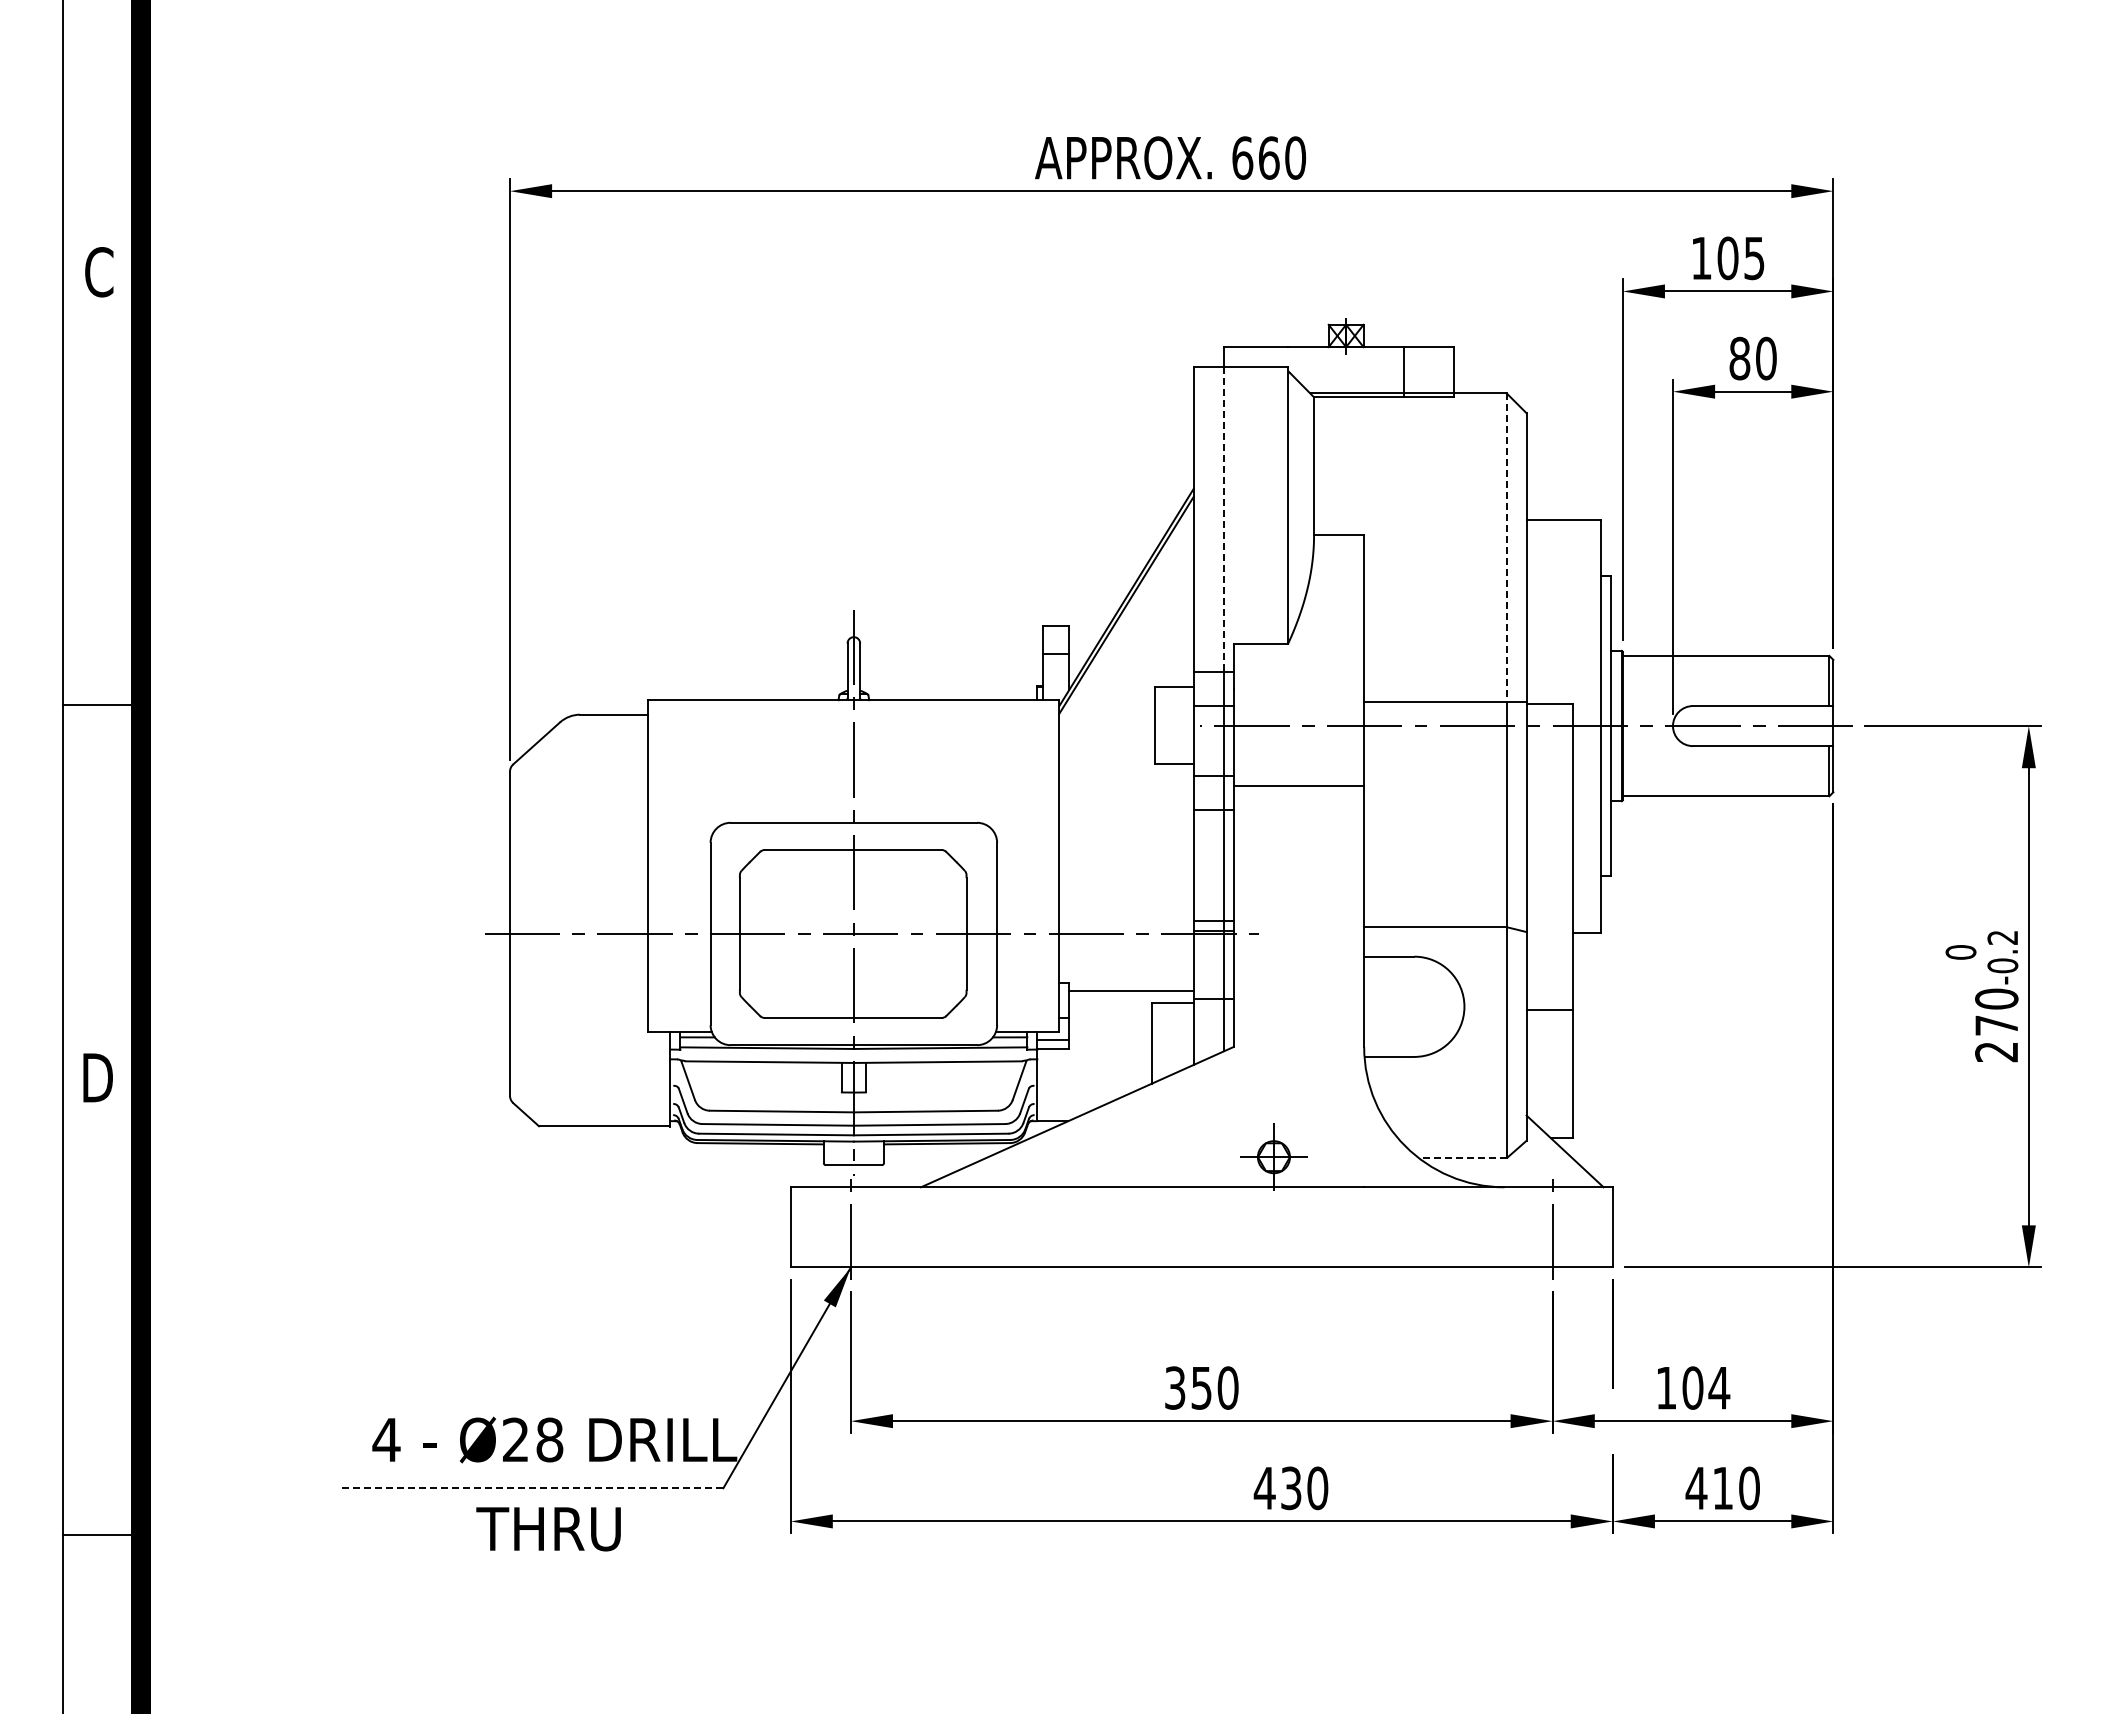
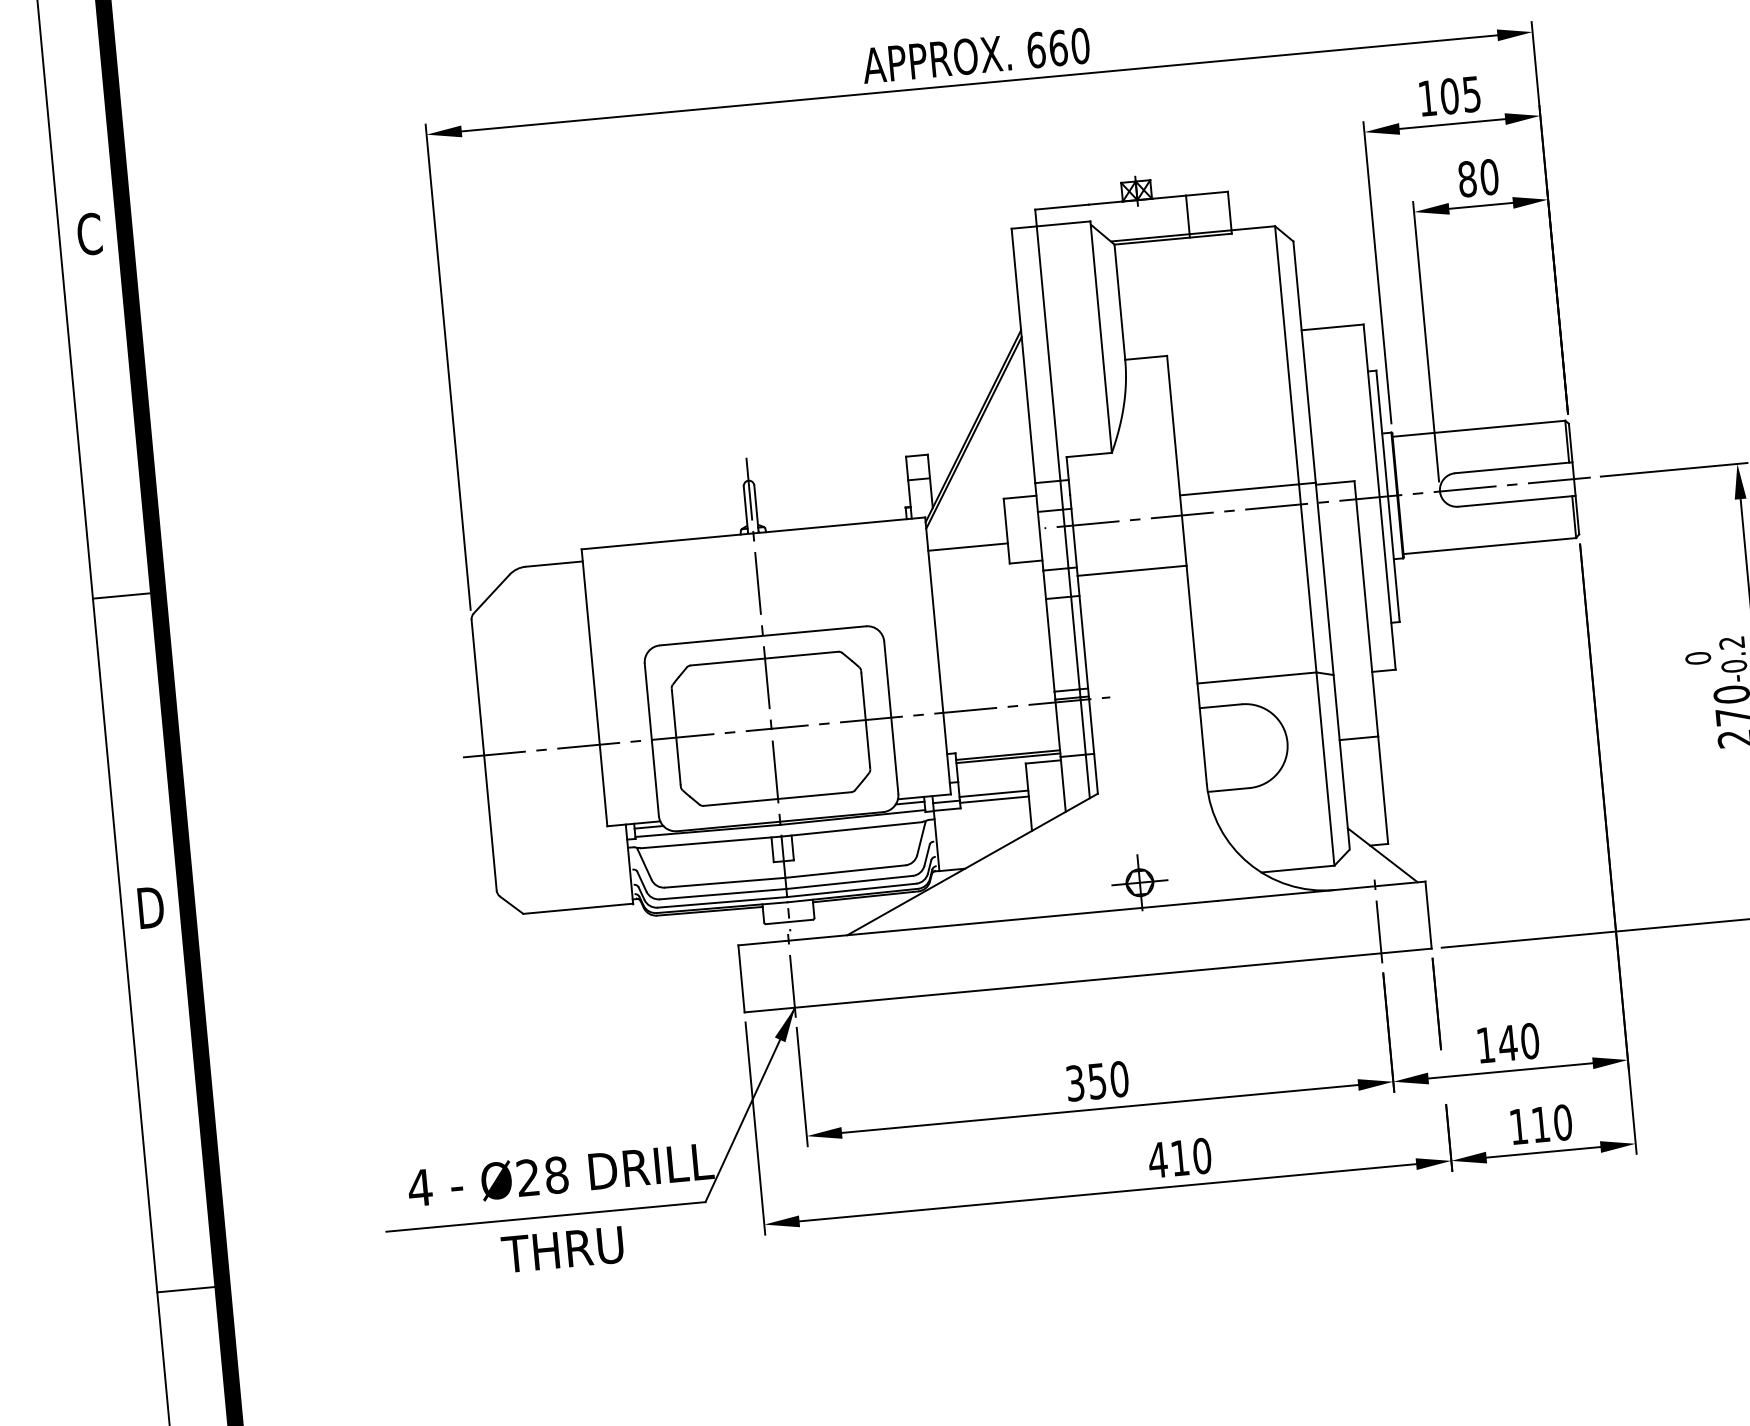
line: (1223, 519) -> (1048, 353), dashed -> solid
line: (1506, 548) -> (1287, 356), dashed -> solid
line: (1106, 740) -> (967, 547), added
line: (1131, 995) -> (1008, 758), added
line: (1110, 1035) -> (993, 793), added
line: (1110, 1042) -> (994, 799), added
line: (1462, 1158) -> (1297, 869), dashed -> solid
text: (1705, 1387) -> (1518, 1041), 104 -> 140
line: (532, 1488) -> (545, 1217), dashed -> solid
text: (1291, 1488) -> (1180, 1158), 430 -> 410
text: (1696, 1488) -> (1518, 1126), 410 -> 110

